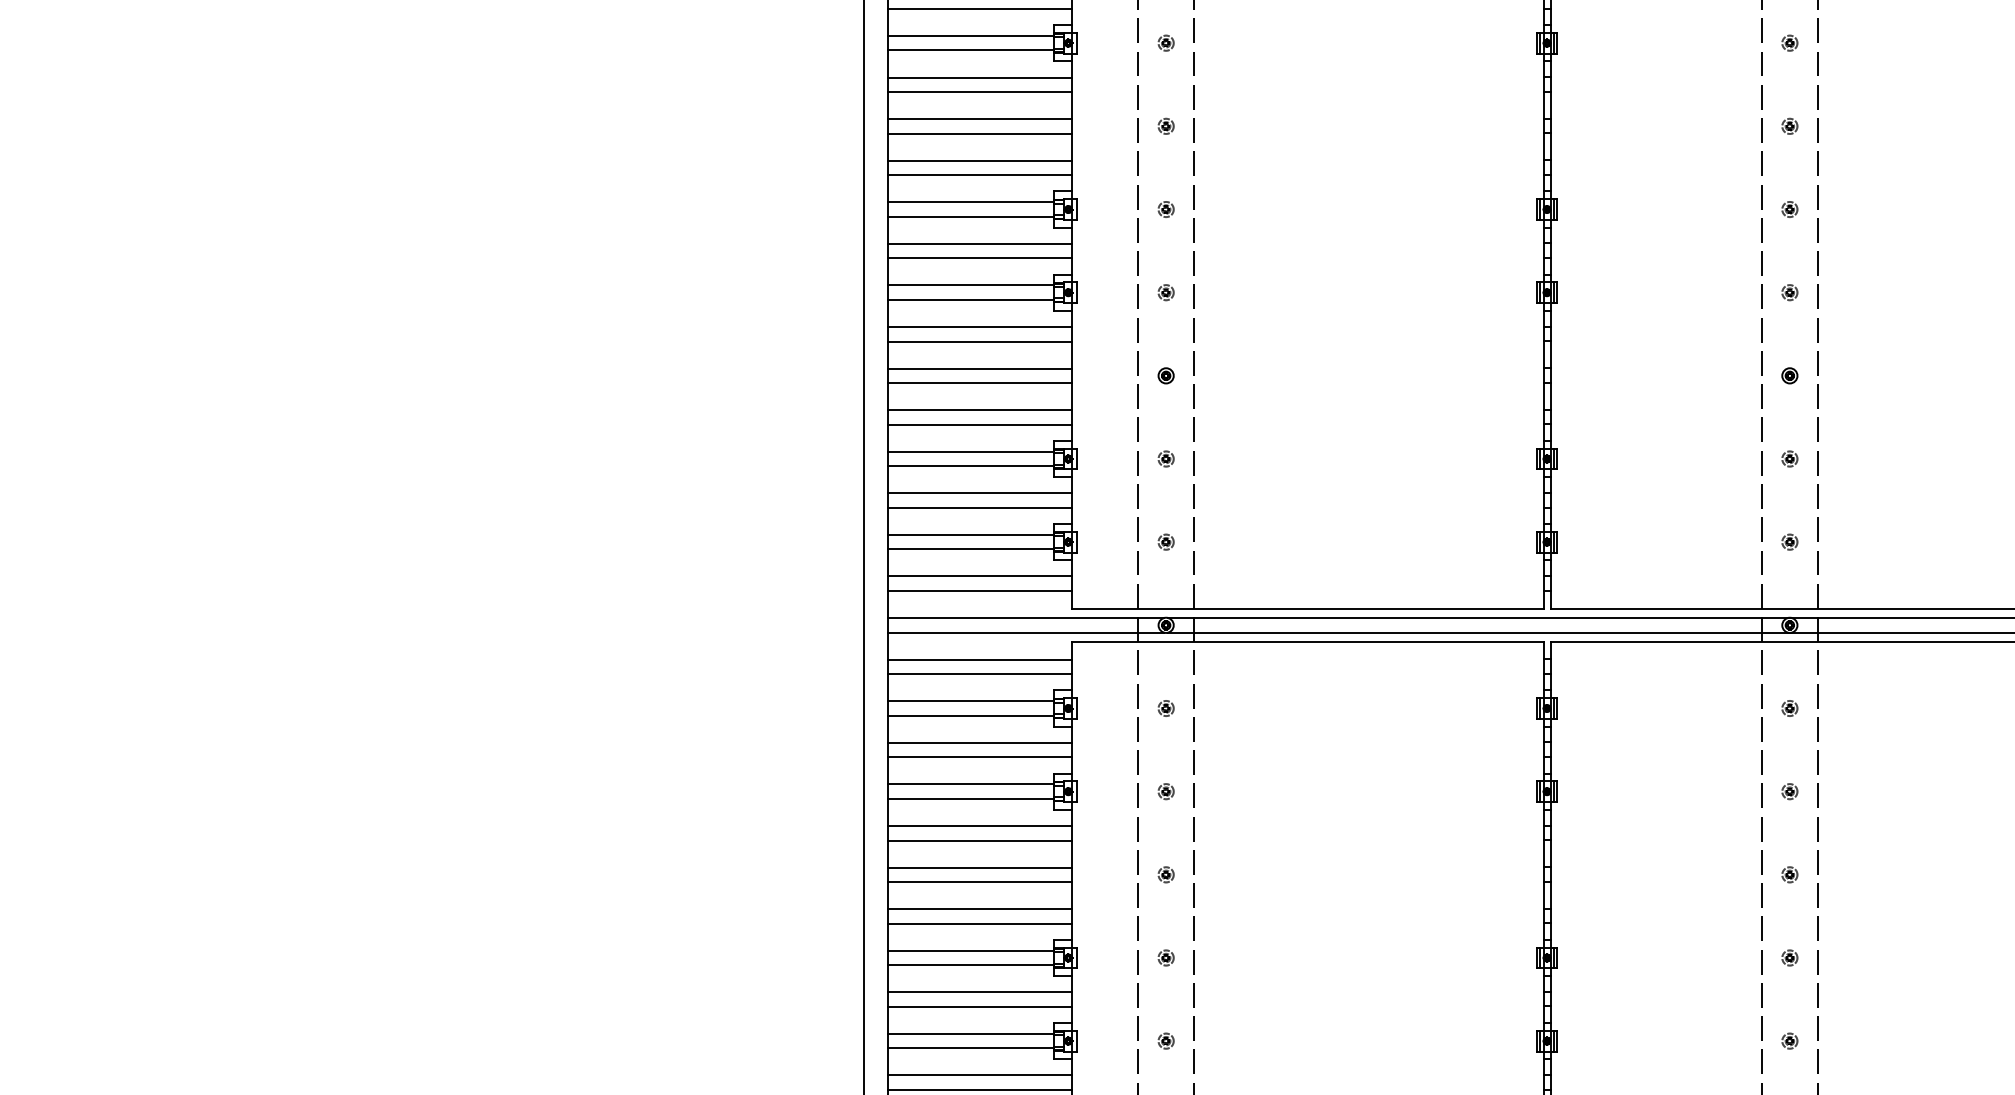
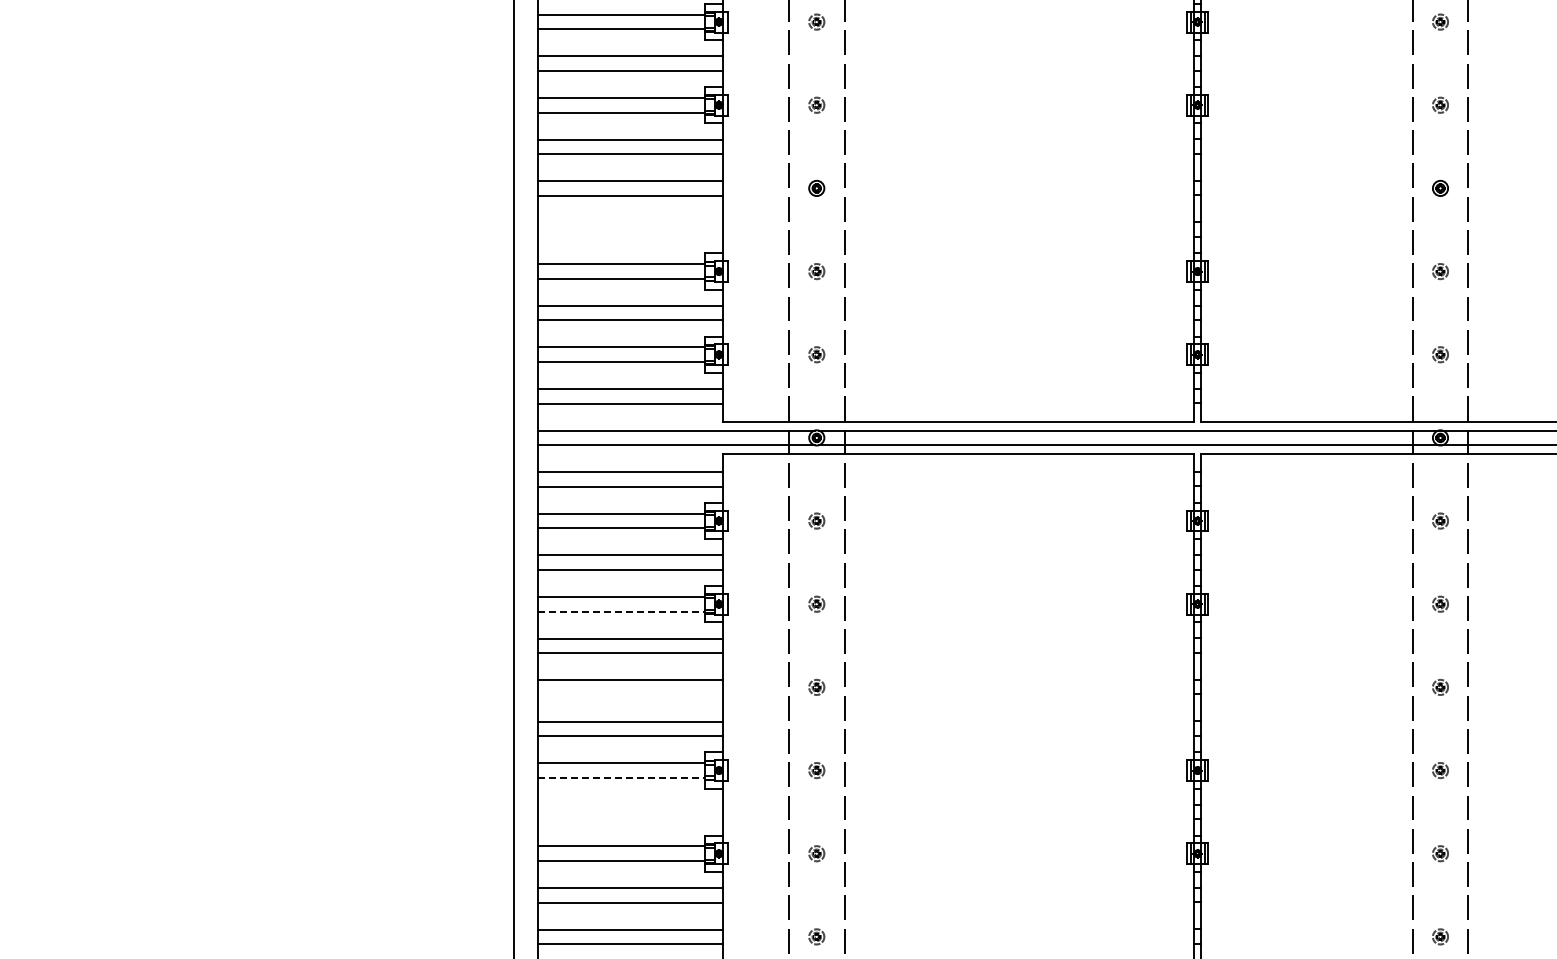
line: (979, 410) -> (630, 223), removed
line: (979, 424) -> (630, 237), removed
line: (971, 798) -> (622, 611), solid -> dashed
line: (979, 882) -> (630, 695), removed
line: (971, 965) -> (622, 778), solid -> dashed
line: (979, 992) -> (630, 805), removed
line: (979, 1006) -> (630, 819), removed

